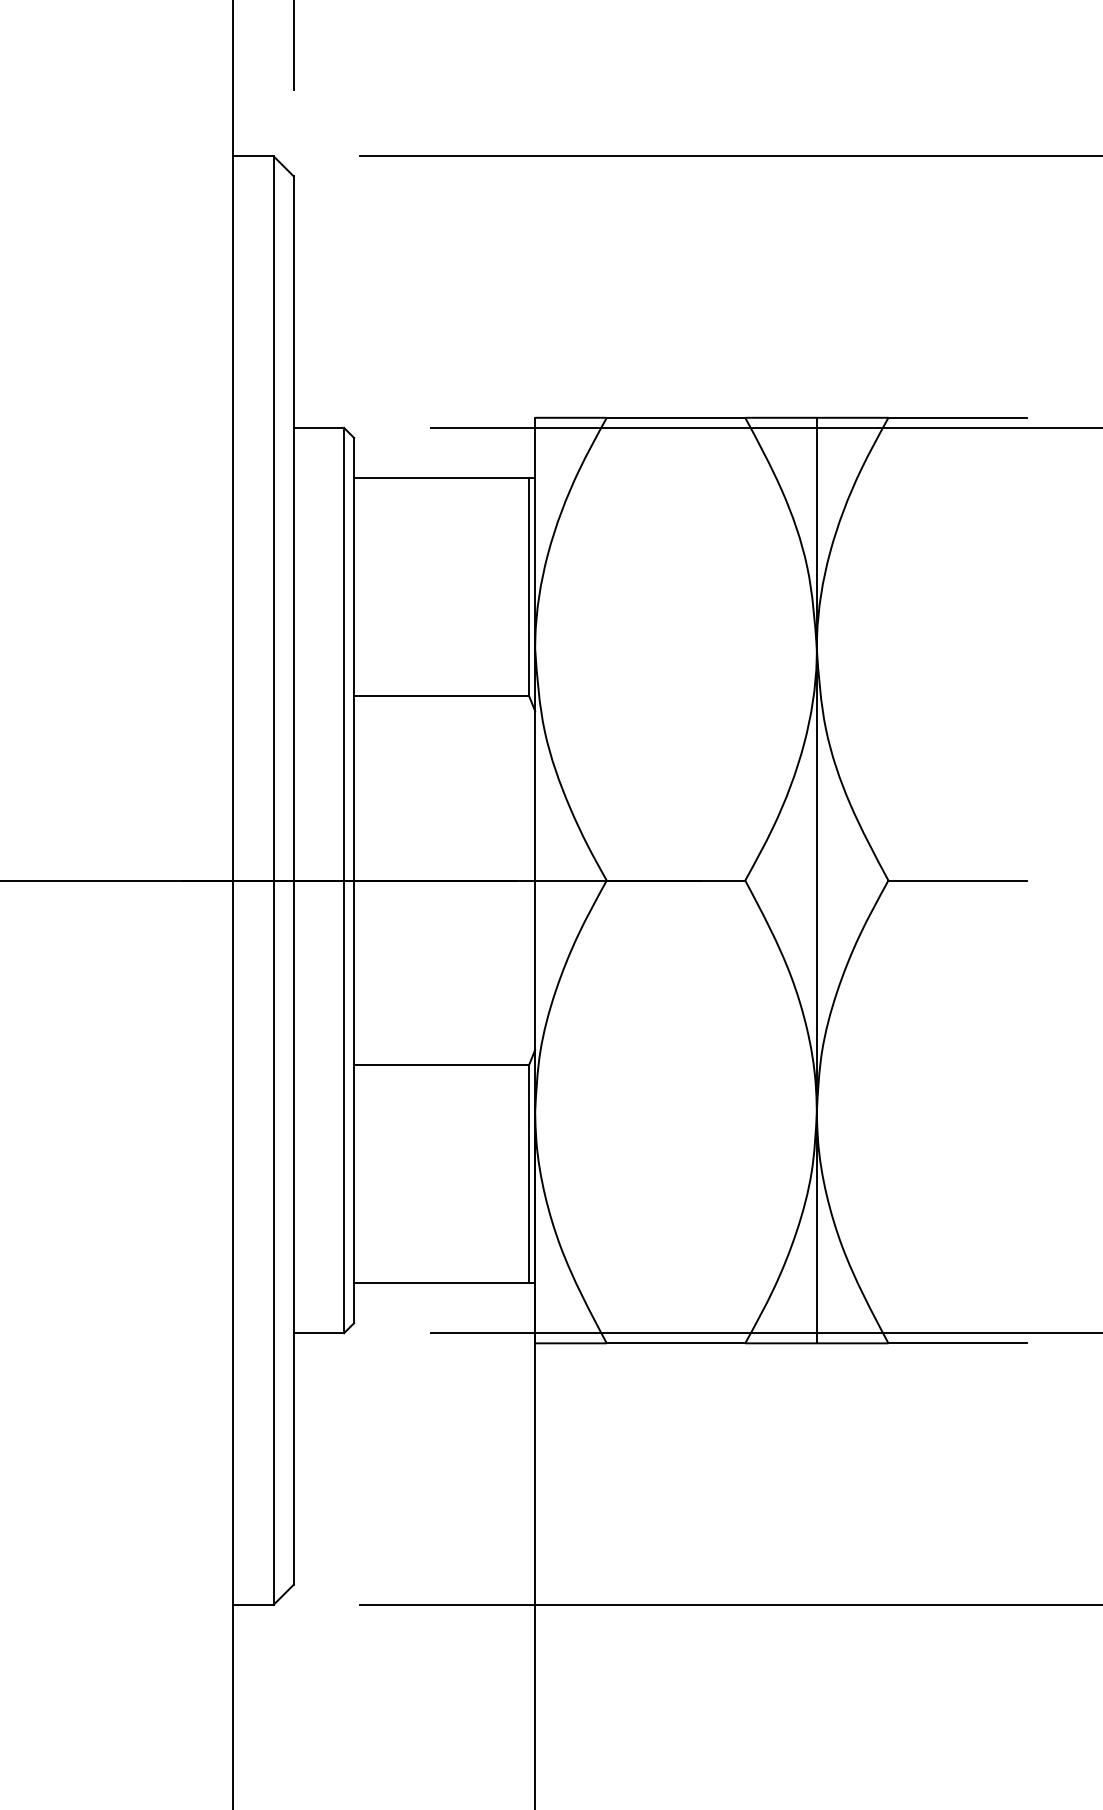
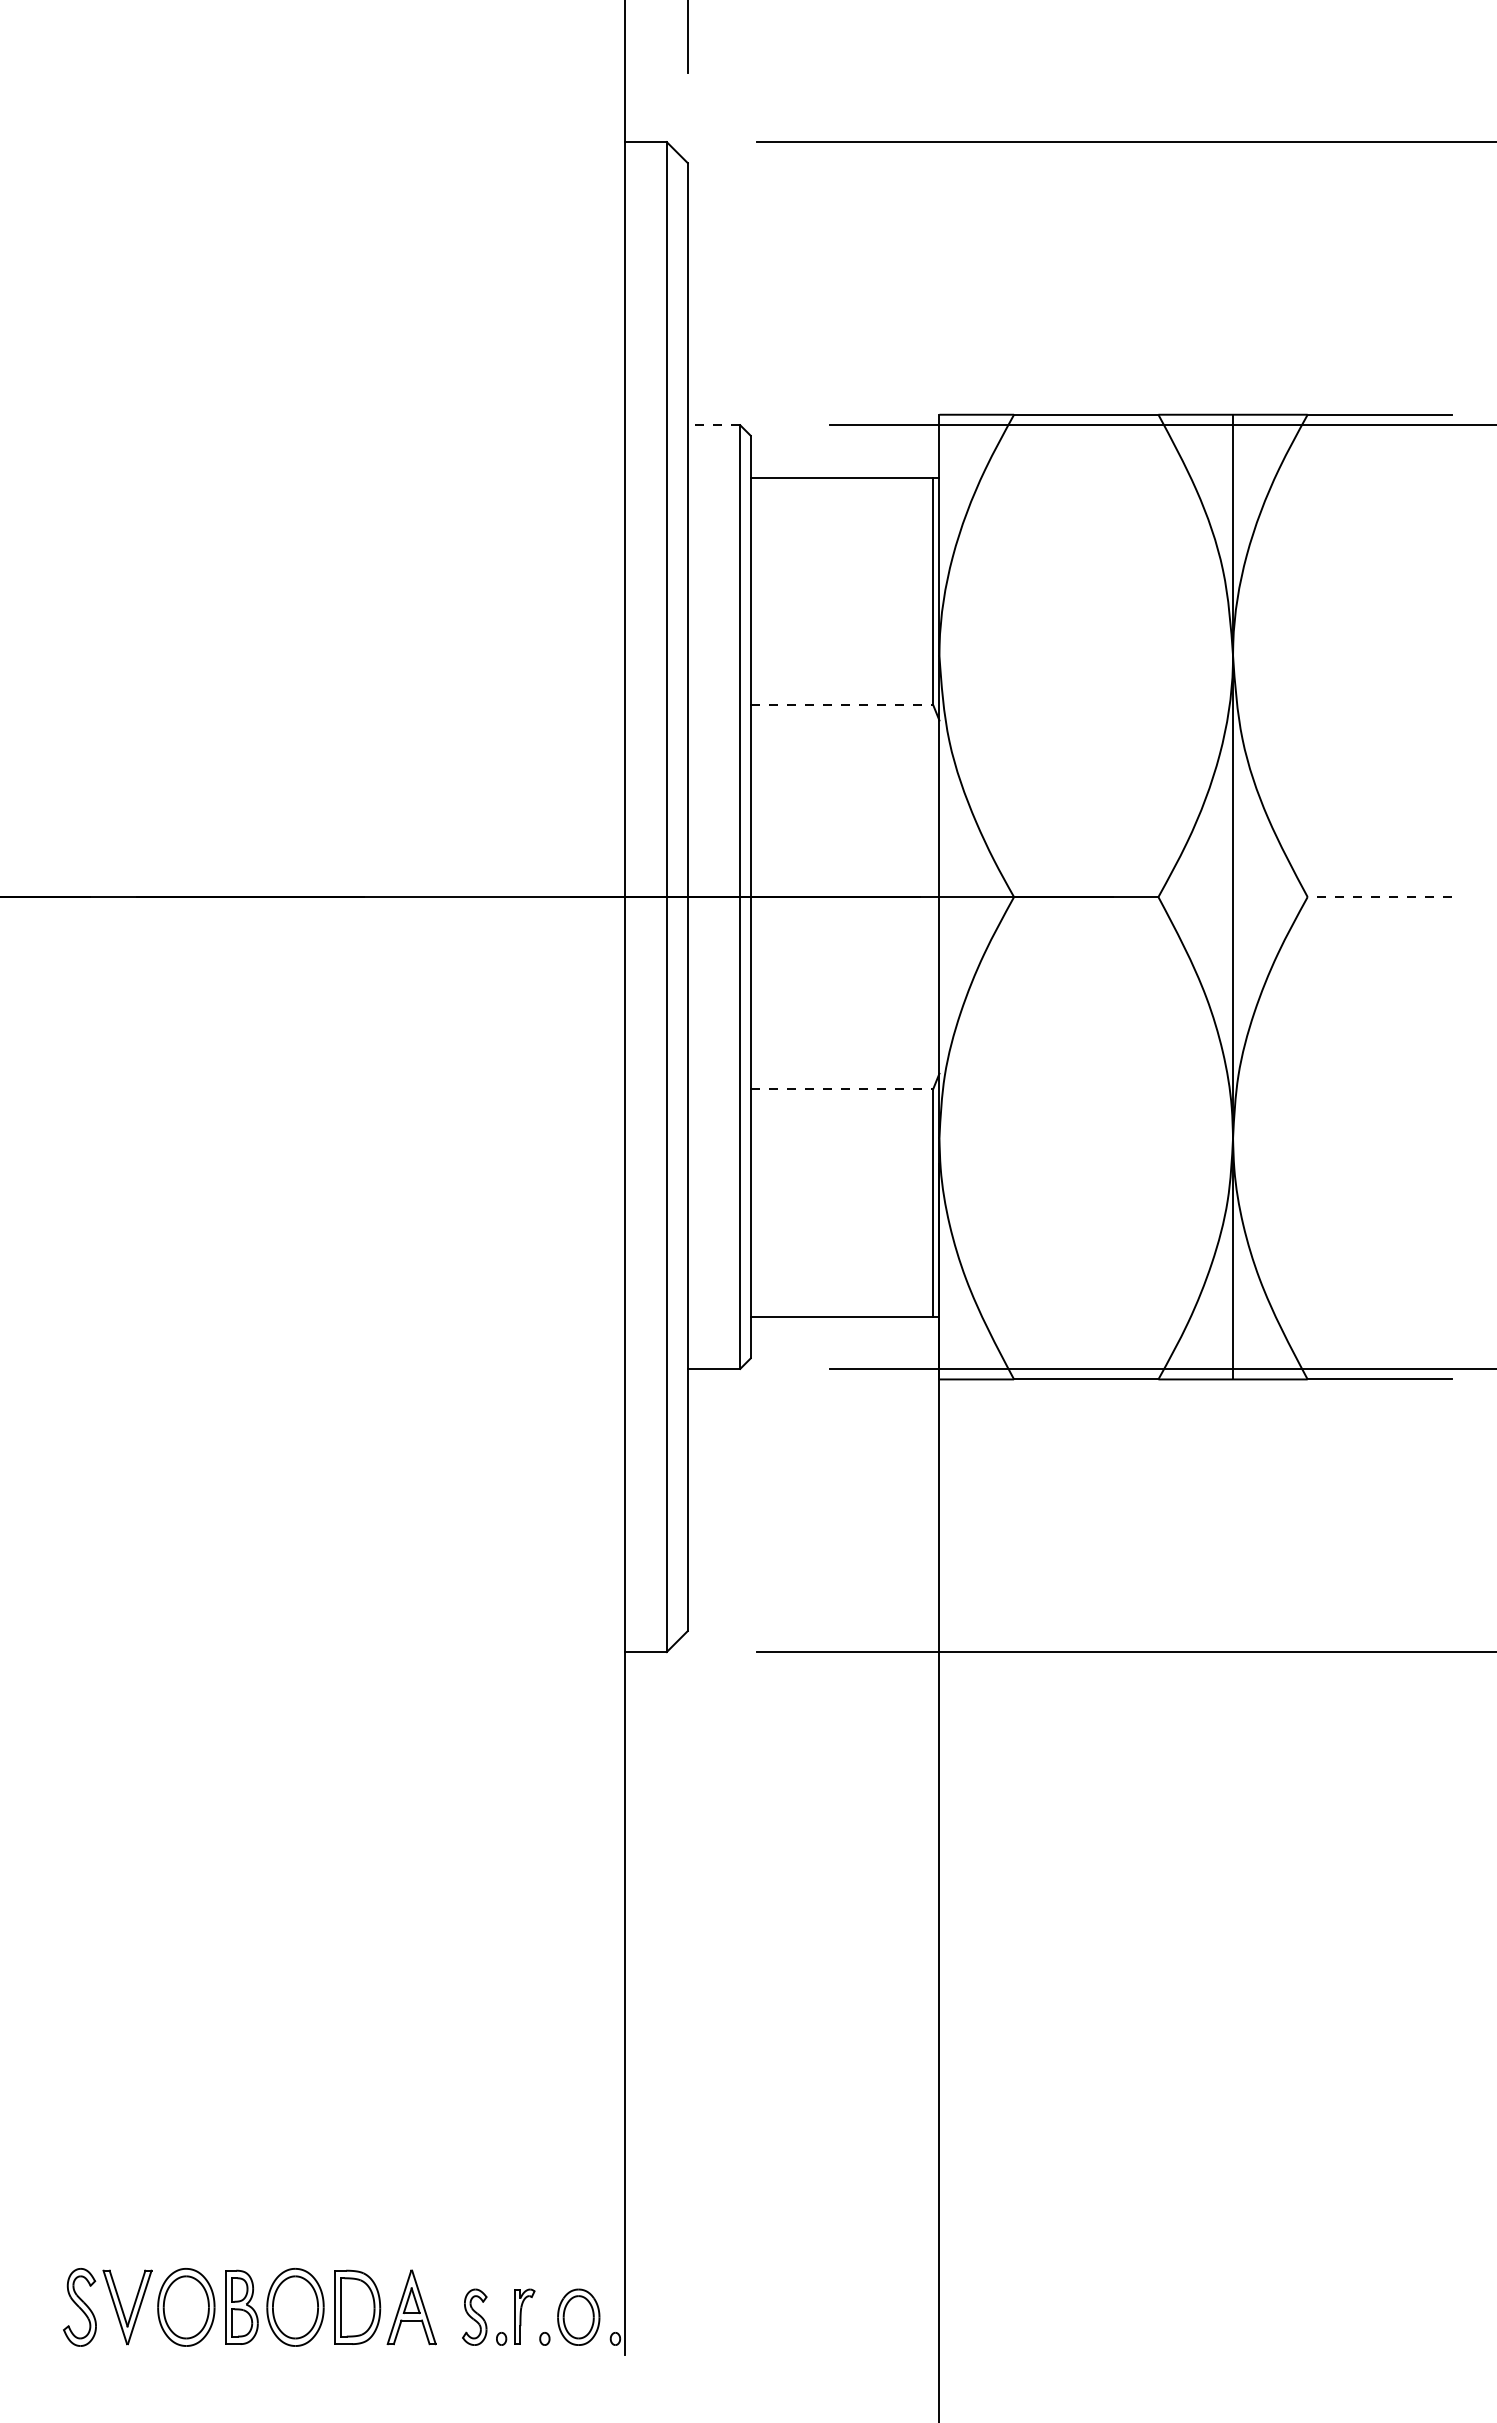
line: (318, 428) -> (713, 425), solid -> dashed
line: (442, 695) -> (842, 704), solid -> dashed
line: (957, 880) -> (1379, 897), solid -> dashed
line: (442, 1065) -> (842, 1089), solid -> dashed

